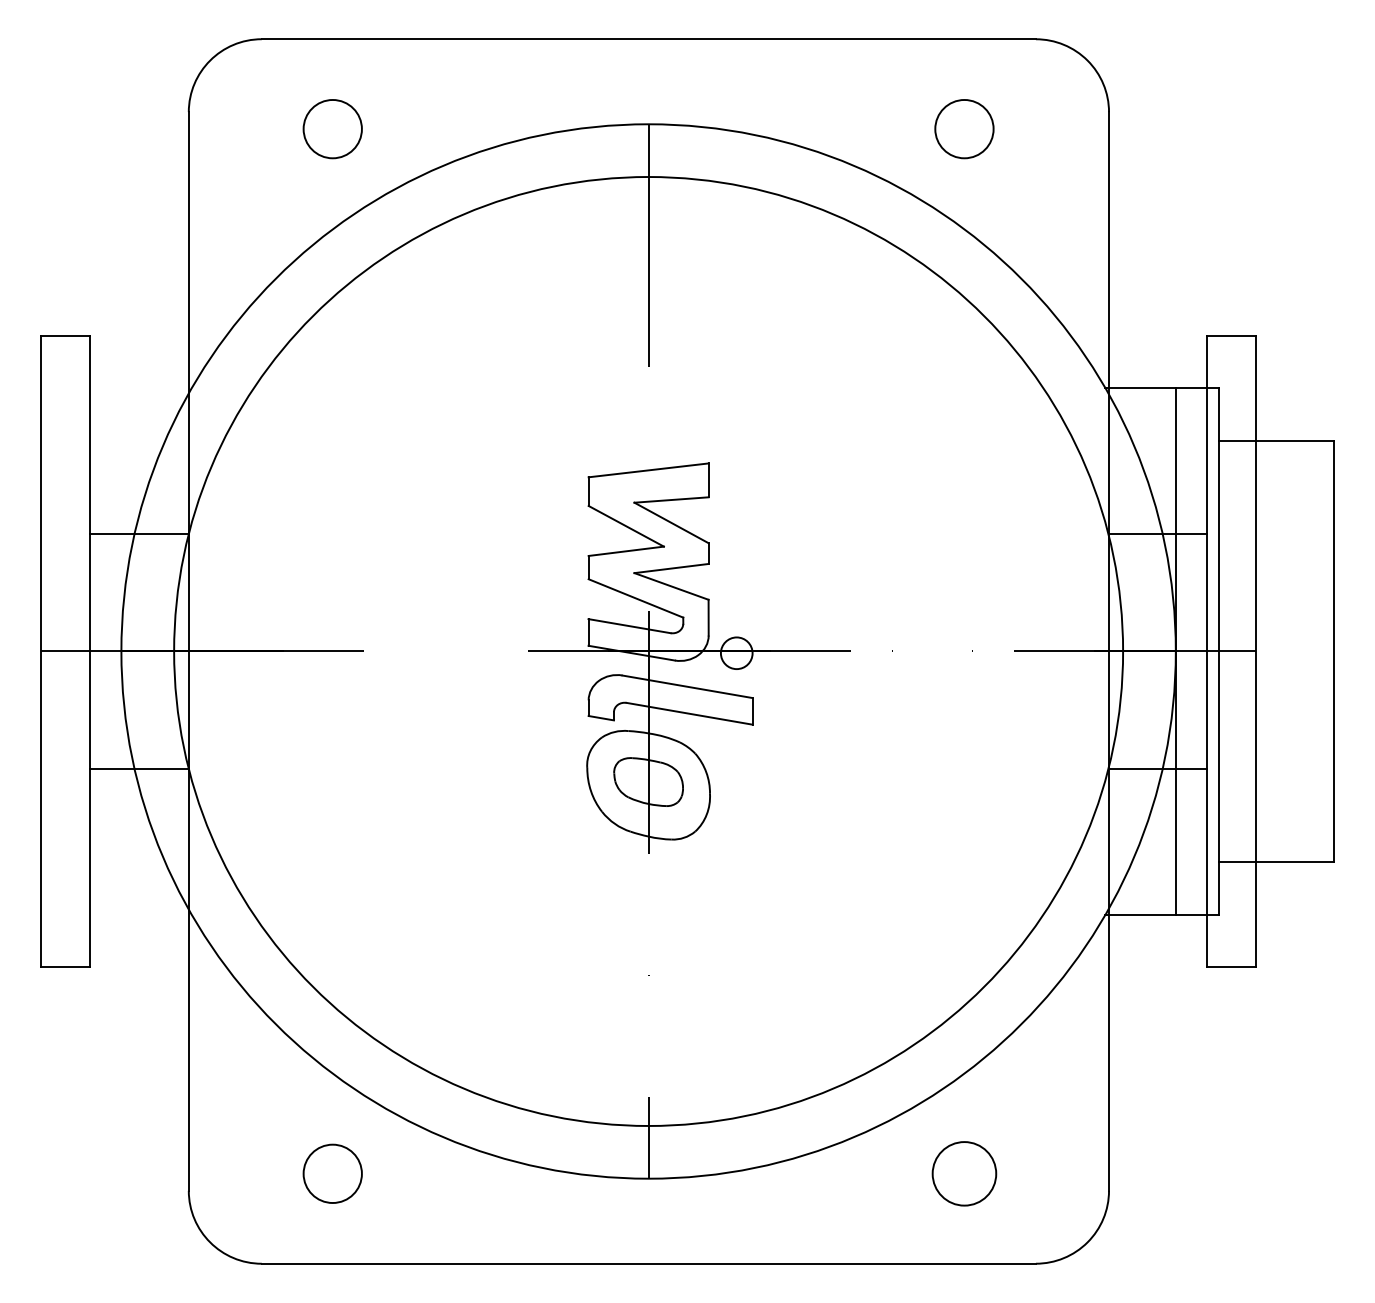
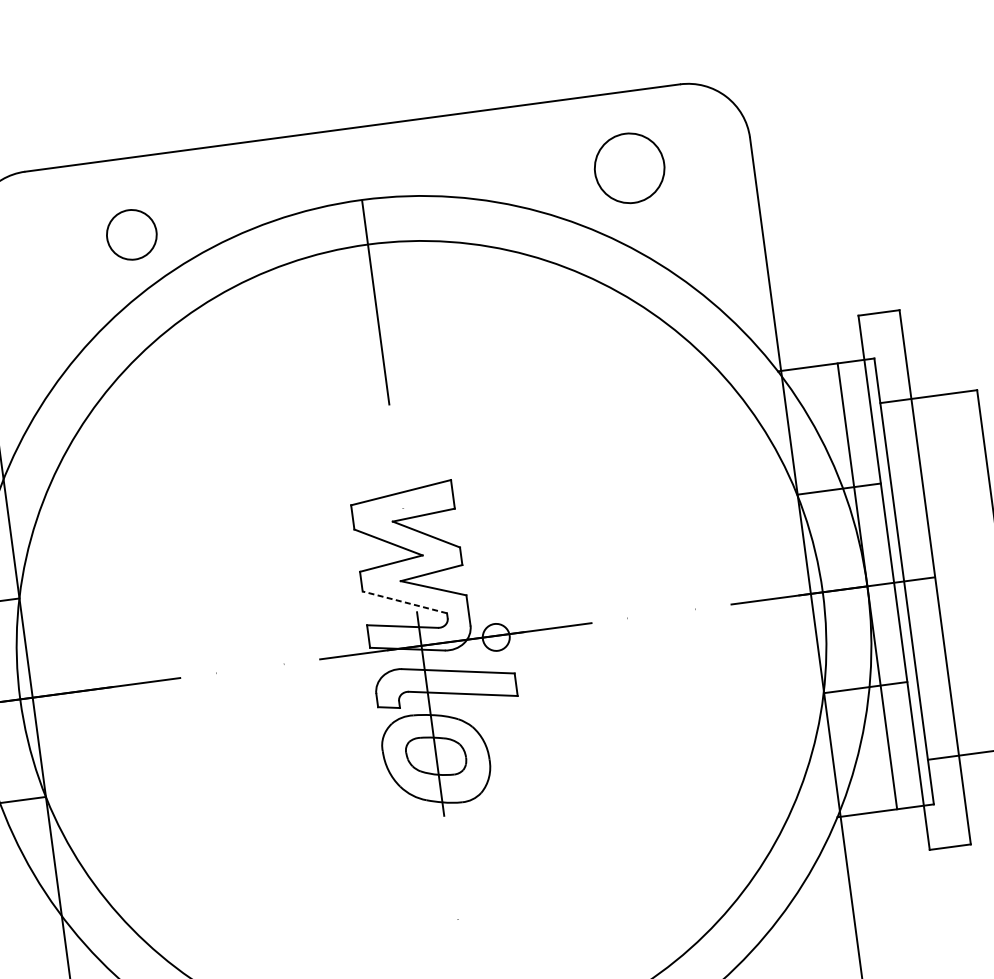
circle: (332, 129) -> (131, 235), moved
circle: (964, 129) -> (629, 168), size x1.4
line: (635, 598) -> (404, 602), solid -> dashed

